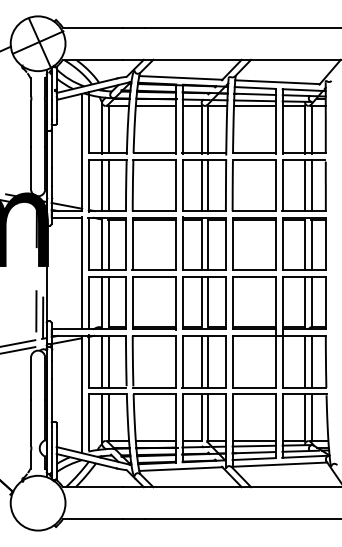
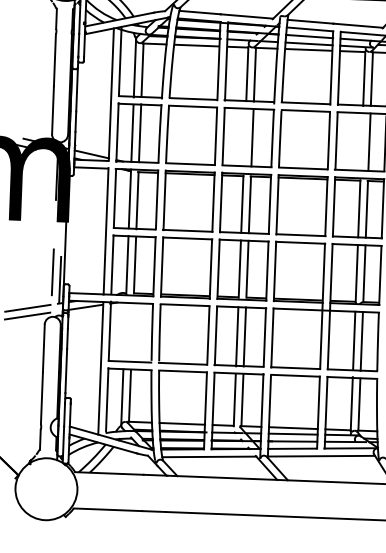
line: (201, 185) -> (244, 137), removed
line: (304, 185) -> (361, 141), removed
line: (102, 361) -> (125, 331), removed
line: (108, 361) -> (132, 332), removed

